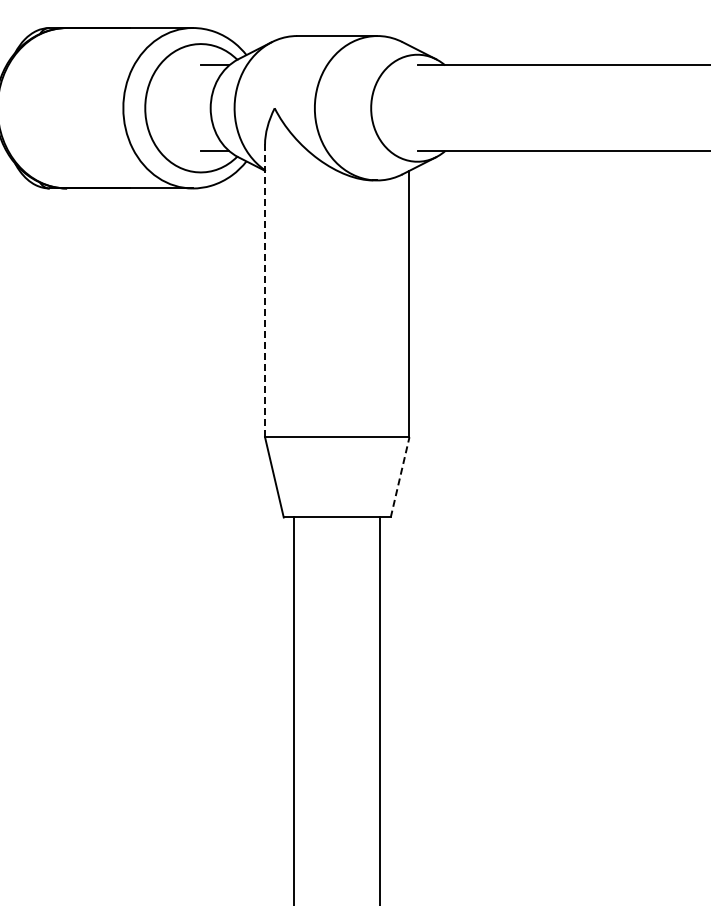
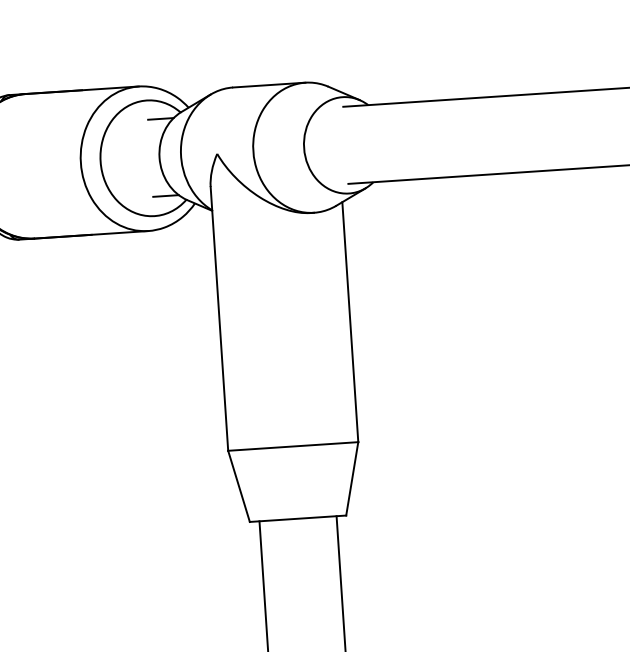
line: (265, 291) -> (219, 319), dashed -> solid
line: (400, 476) -> (352, 478), dashed -> solid

